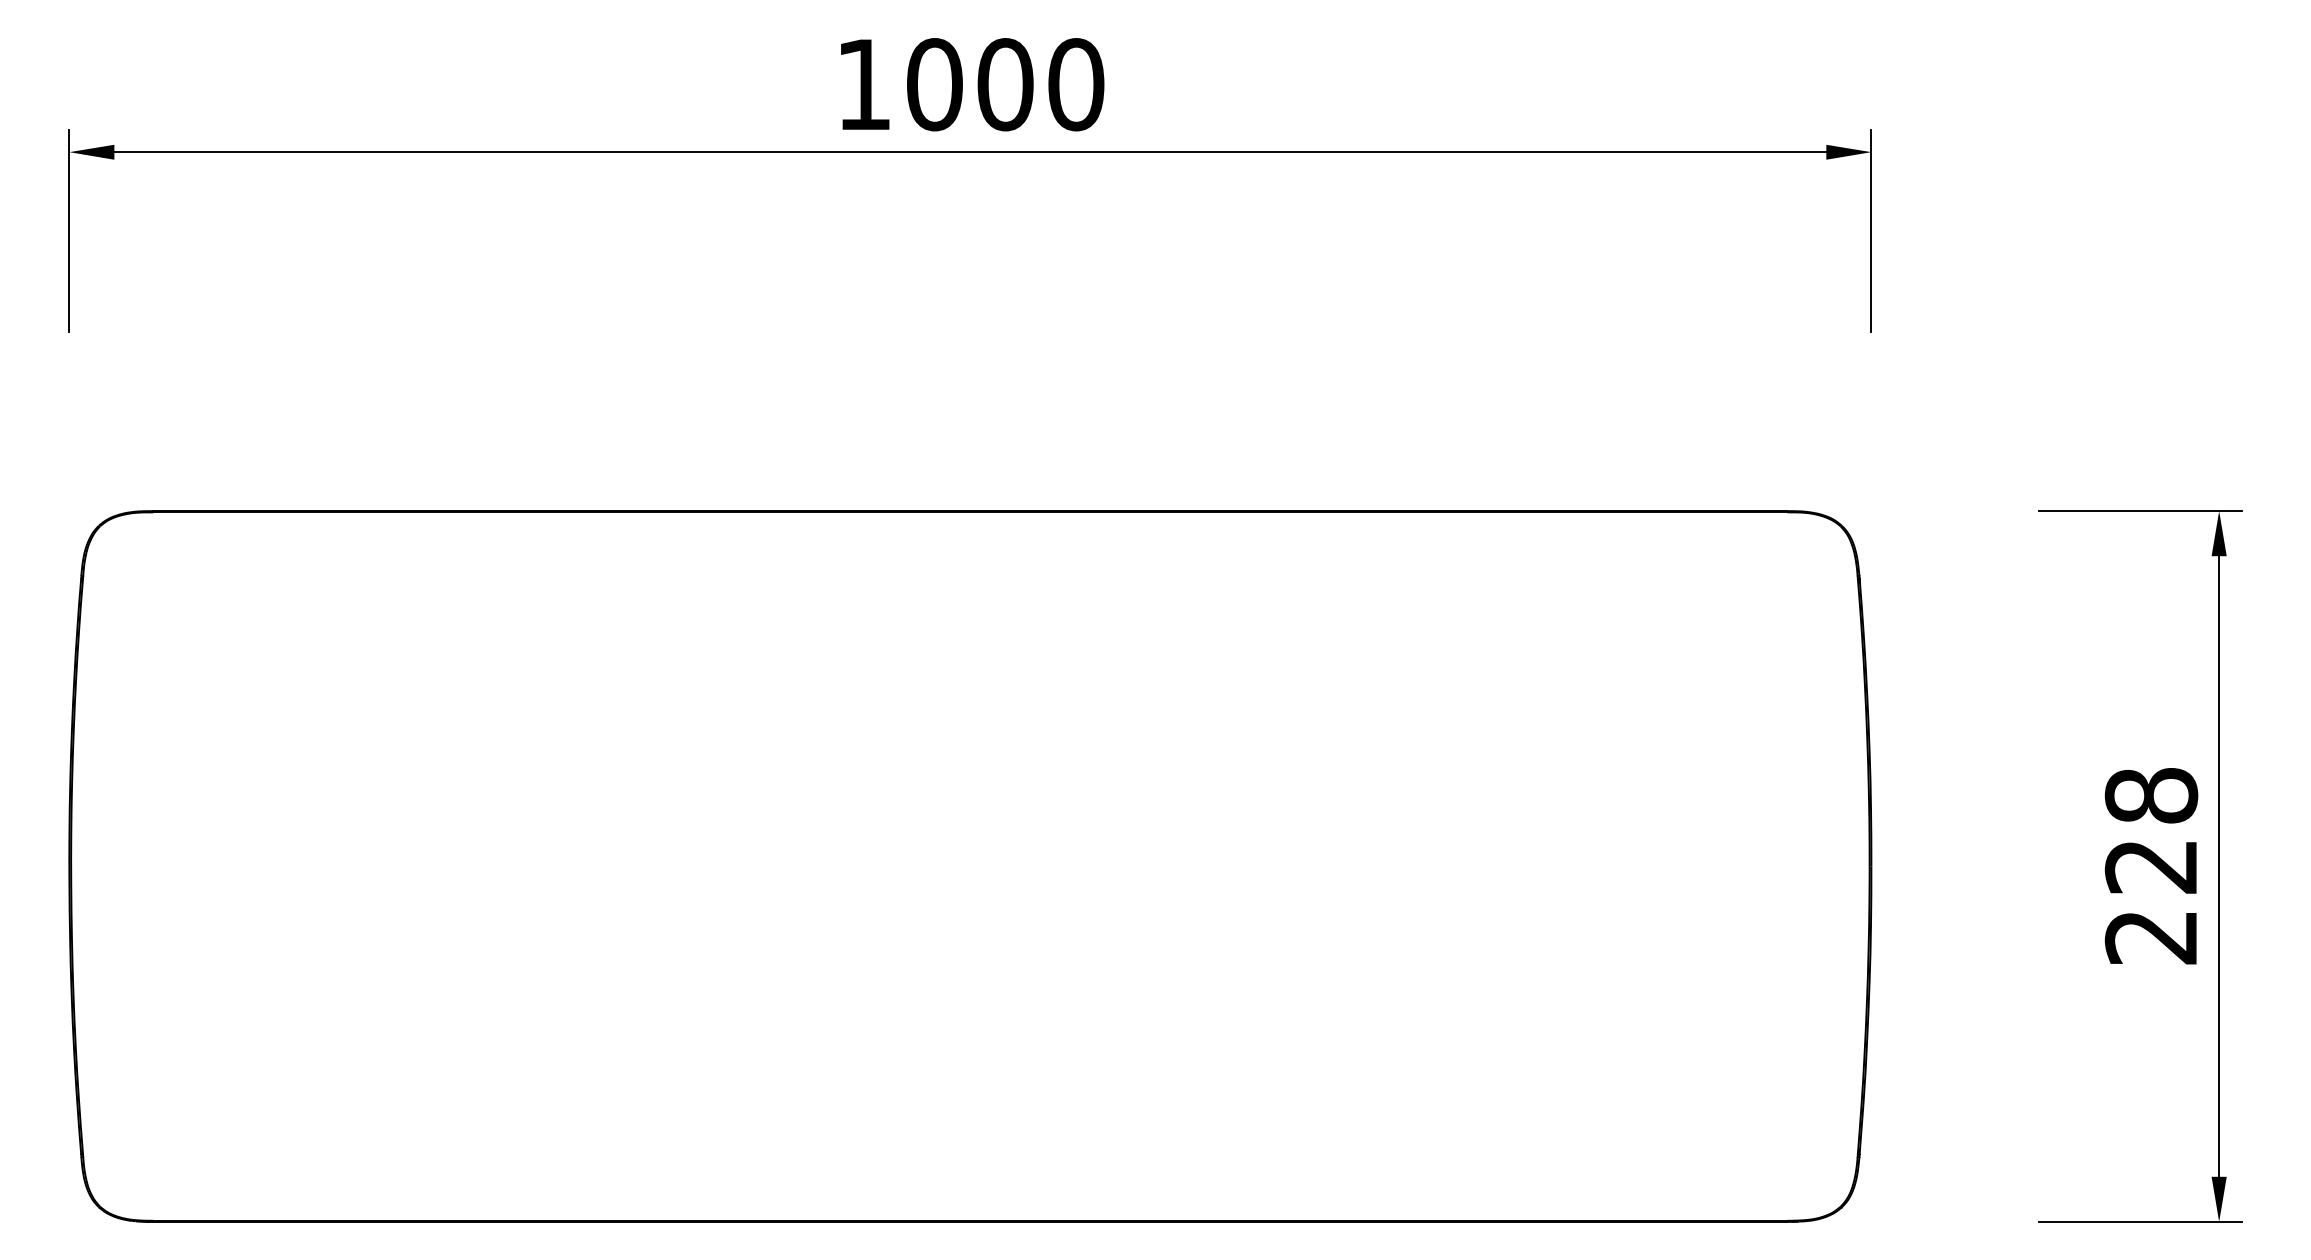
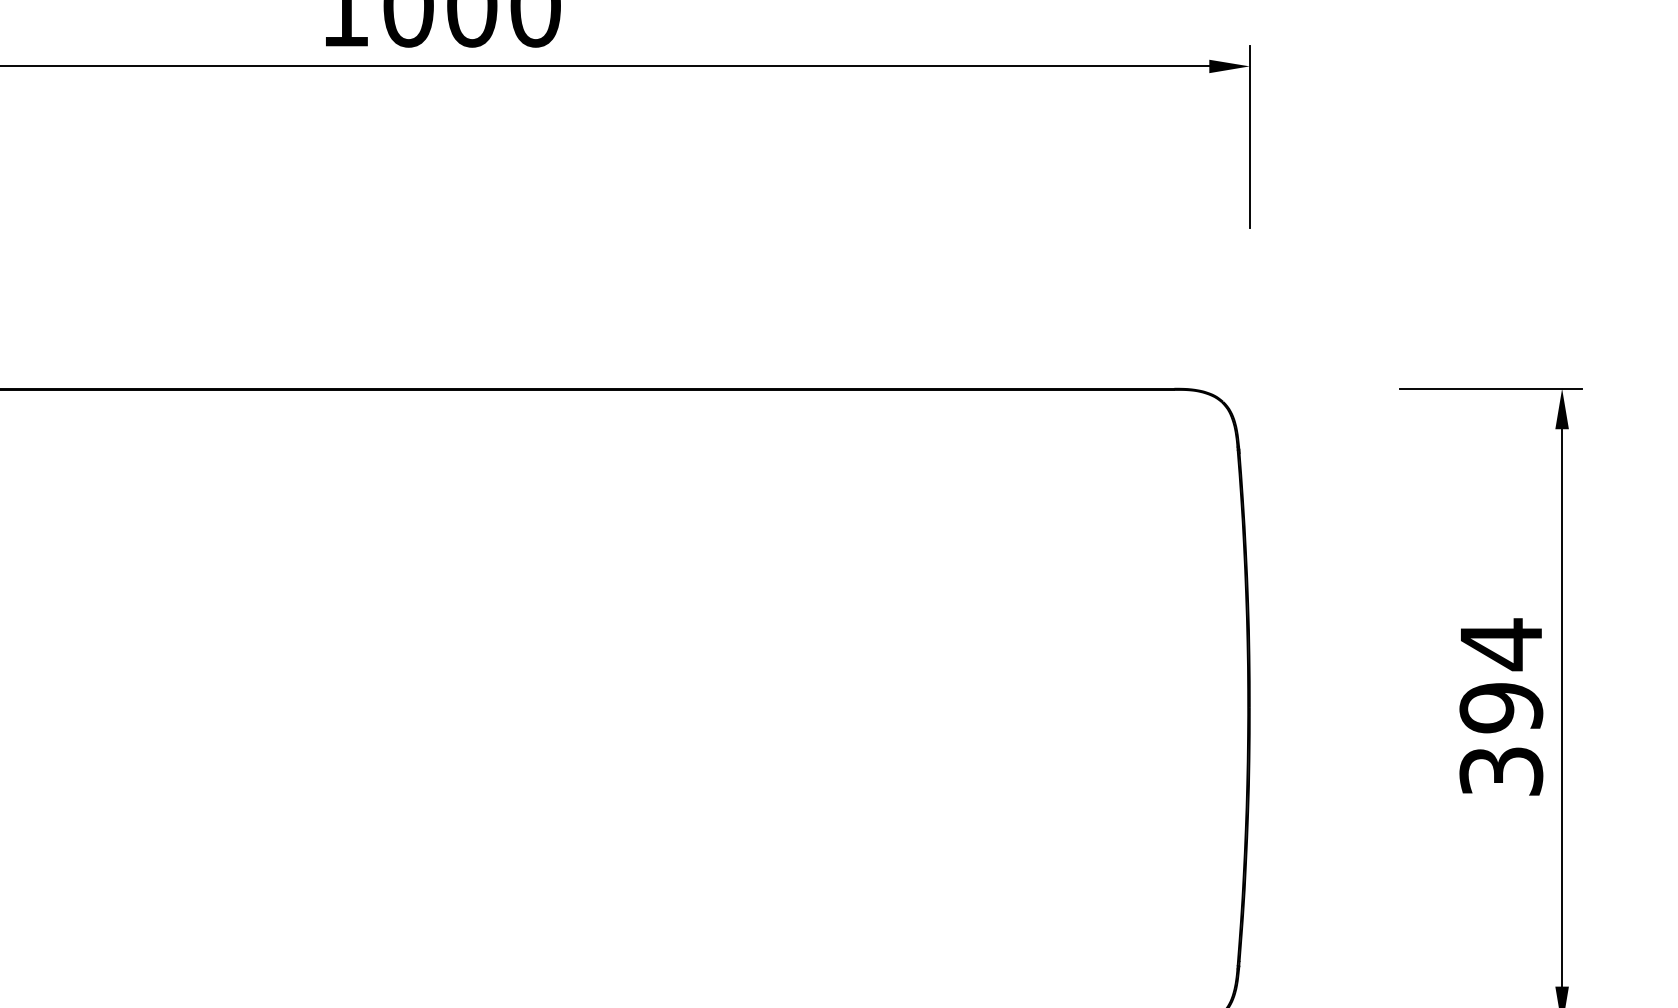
text: (2151, 865) -> (1501, 707), 228 -> 394

